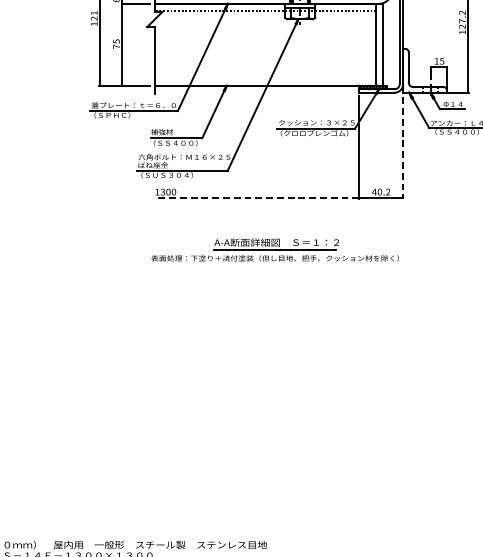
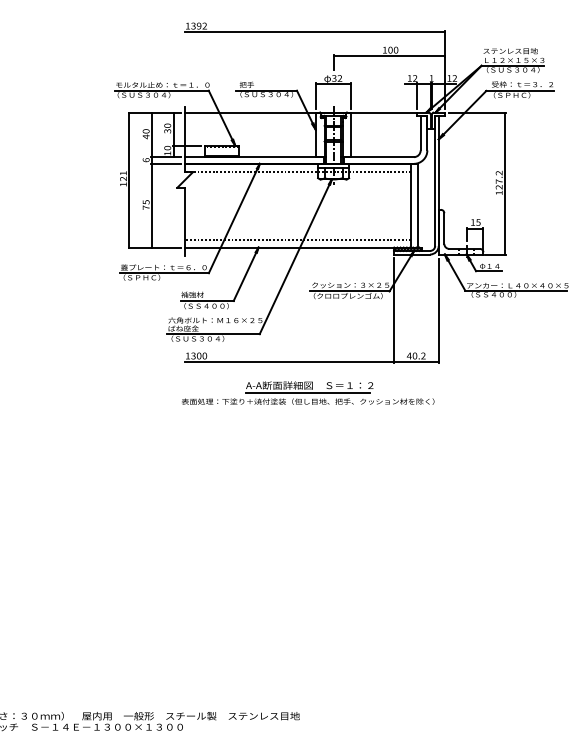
line: (265, 77) -> (298, 239), added
line: (402, 148) -> (438, 311), dashed -> solid
line: (255, 198) -> (288, 362), dashed -> solid
part: (275, 249) -> (308, 392), moved

